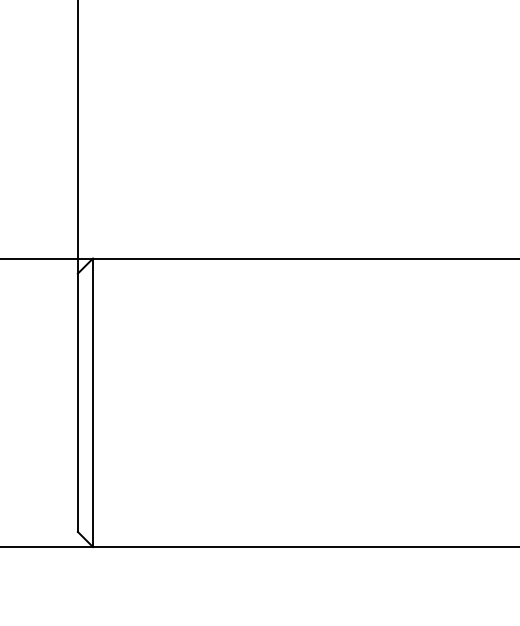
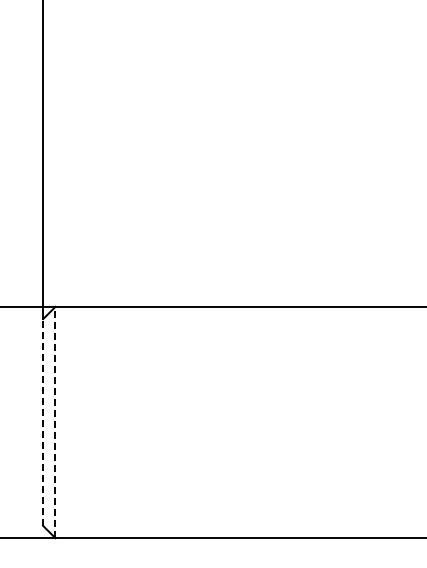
line: (78, 402) -> (43, 422), solid -> dashed
line: (93, 402) -> (55, 422), solid -> dashed

